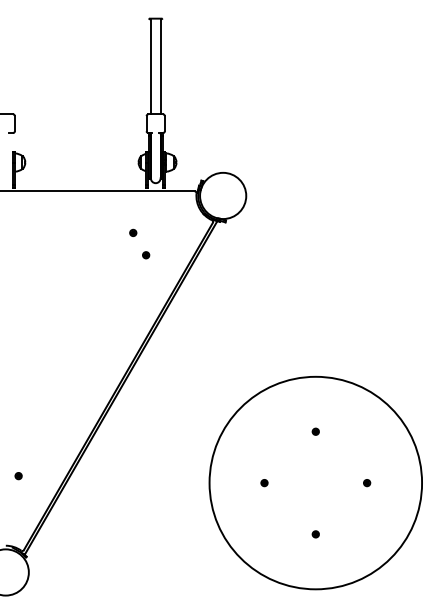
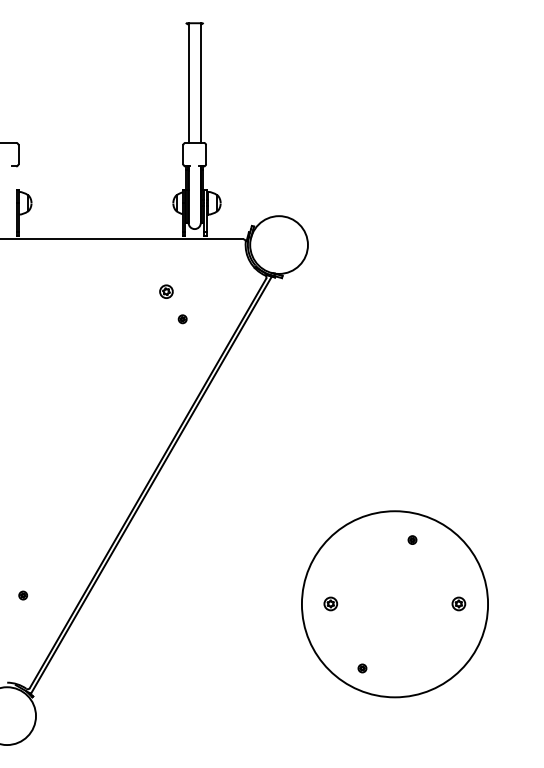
part: (133, 232) -> (166, 290), size x1.6
part: (315, 431) -> (412, 539), moved
circle: (315, 482) -> (394, 603), size x0.7
part: (264, 483) -> (330, 604), size x1.6
part: (367, 483) -> (459, 604), size x1.6
part: (315, 534) -> (362, 668), moved

